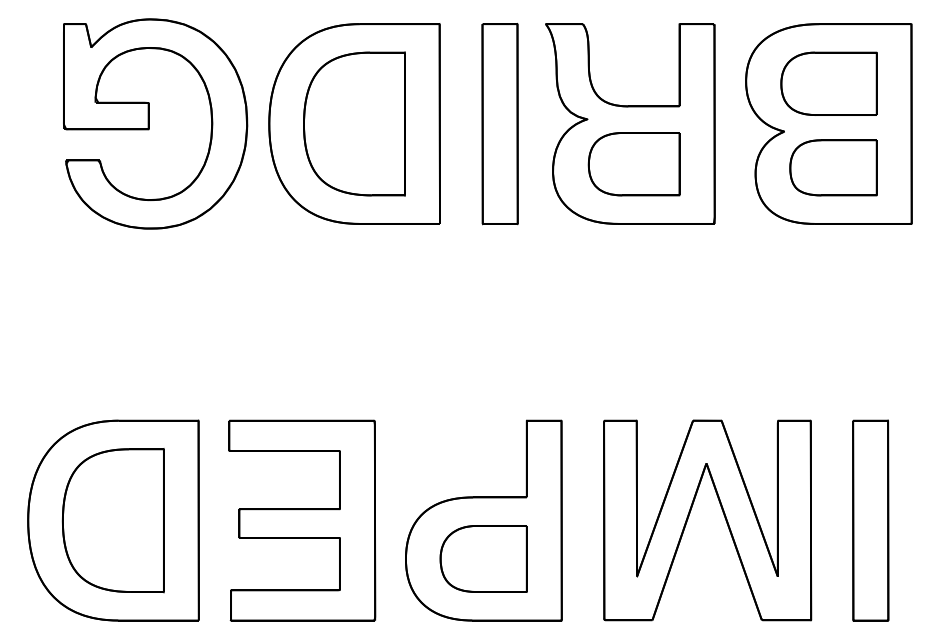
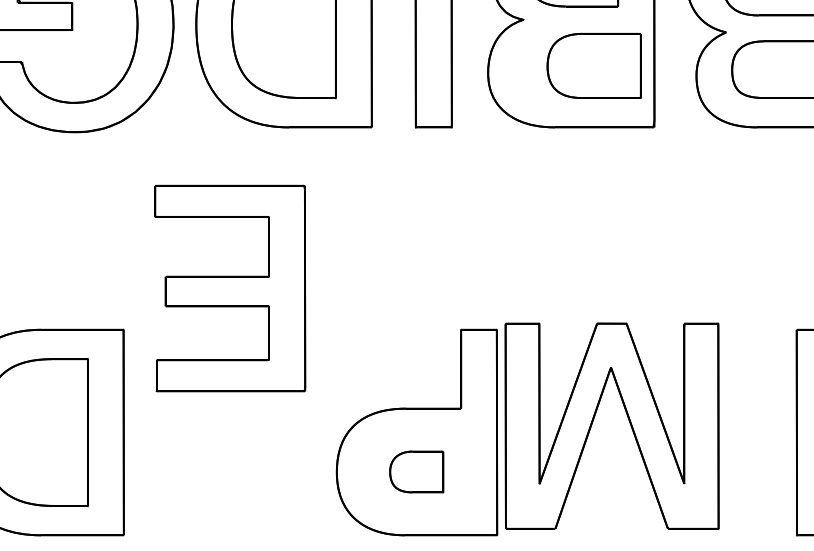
part: (633, 164) -> (593, 66), moved
part: (723, 515) -> (628, 421), moved
part: (302, 520) -> (230, 288), moved
part: (483, 558) -> (416, 471), size x0.6

